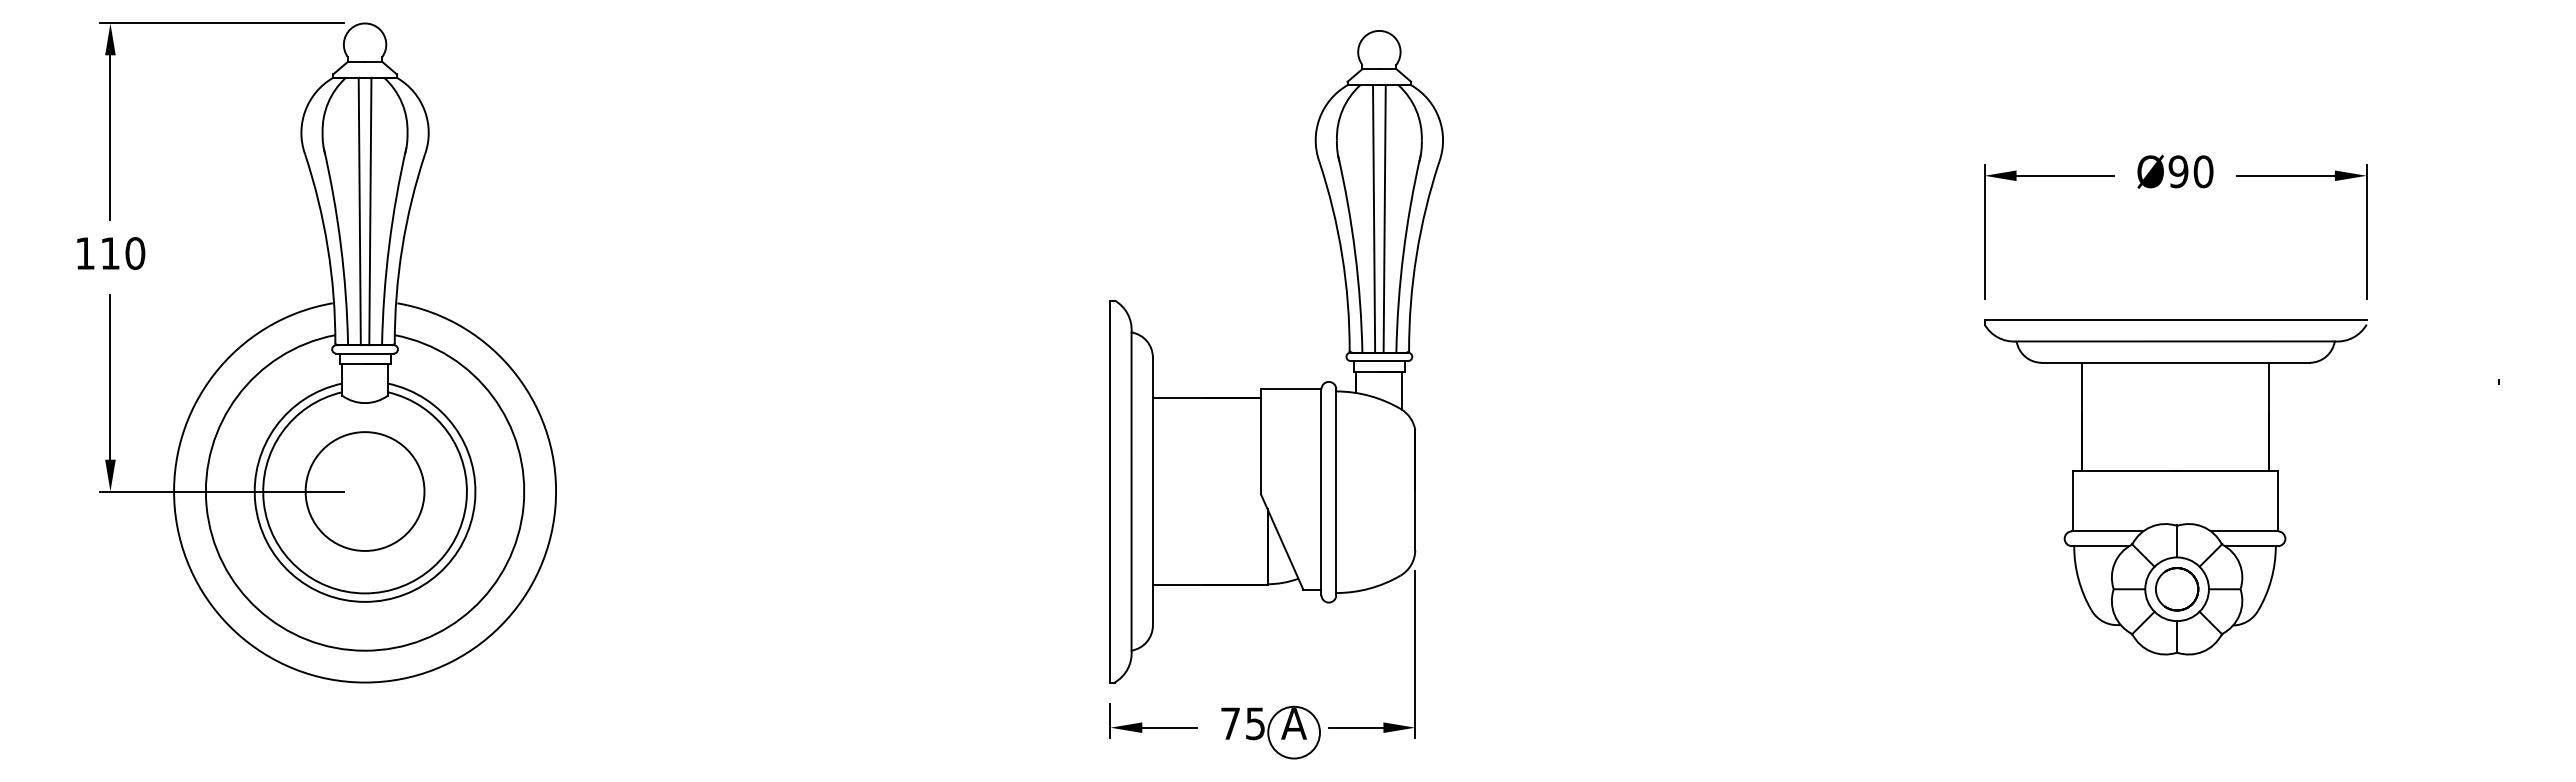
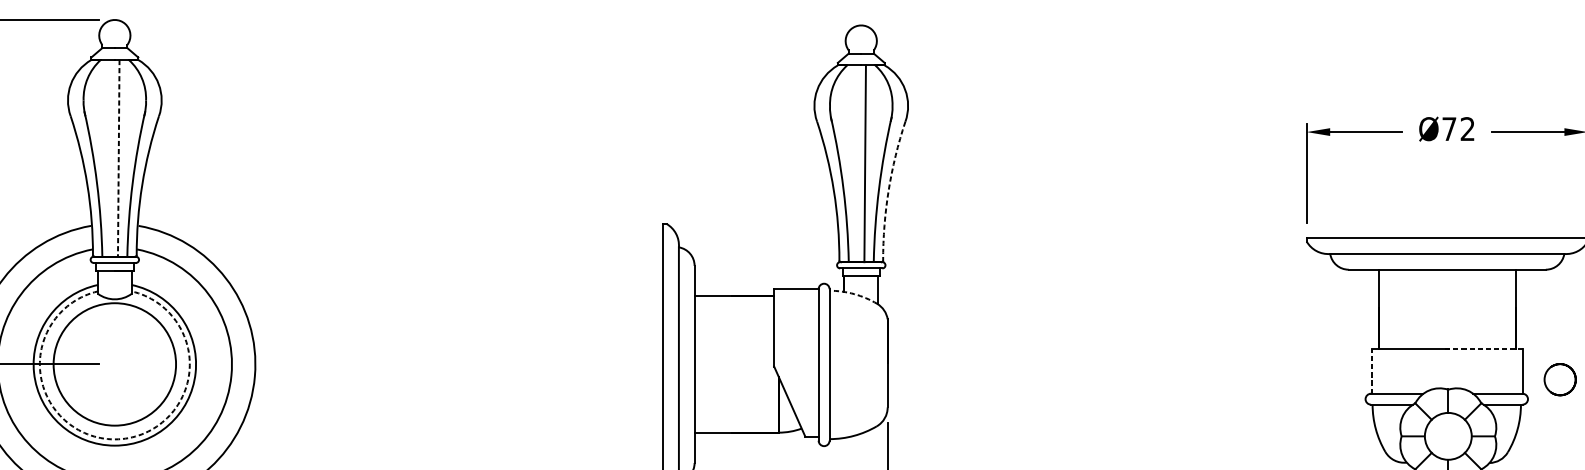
text: (2190, 171) -> (1458, 128), Ø90 -> Ø72
line: (359, 211) -> (110, 158), removed
line: (370, 211) -> (118, 158), solid -> dashed
line: (1374, 218) -> (857, 163), removed
arc: (1416, 255) -> (888, 190), solid -> dashed
arc: (1369, 395) -> (854, 293), solid -> dashed
line: (2225, 470) -> (1483, 348), solid -> dashed
circle: (364, 491) -> (114, 364), size x1.4
line: (2073, 500) -> (1372, 371), solid -> dashed
circle: (2177, 589) -> (1560, 379), moved
arc: (365, 593) -> (115, 439), solid -> dashed

